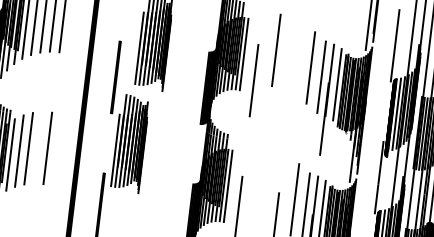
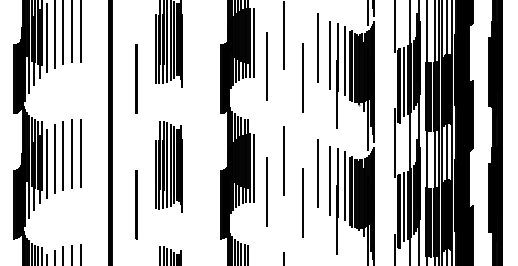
line: (290, 96) -> (302, 77), added
part: (130, 143) -> (168, 166), moved
line: (37, 147) -> (71, 153), added
line: (260, 181) -> (284, 160), added

